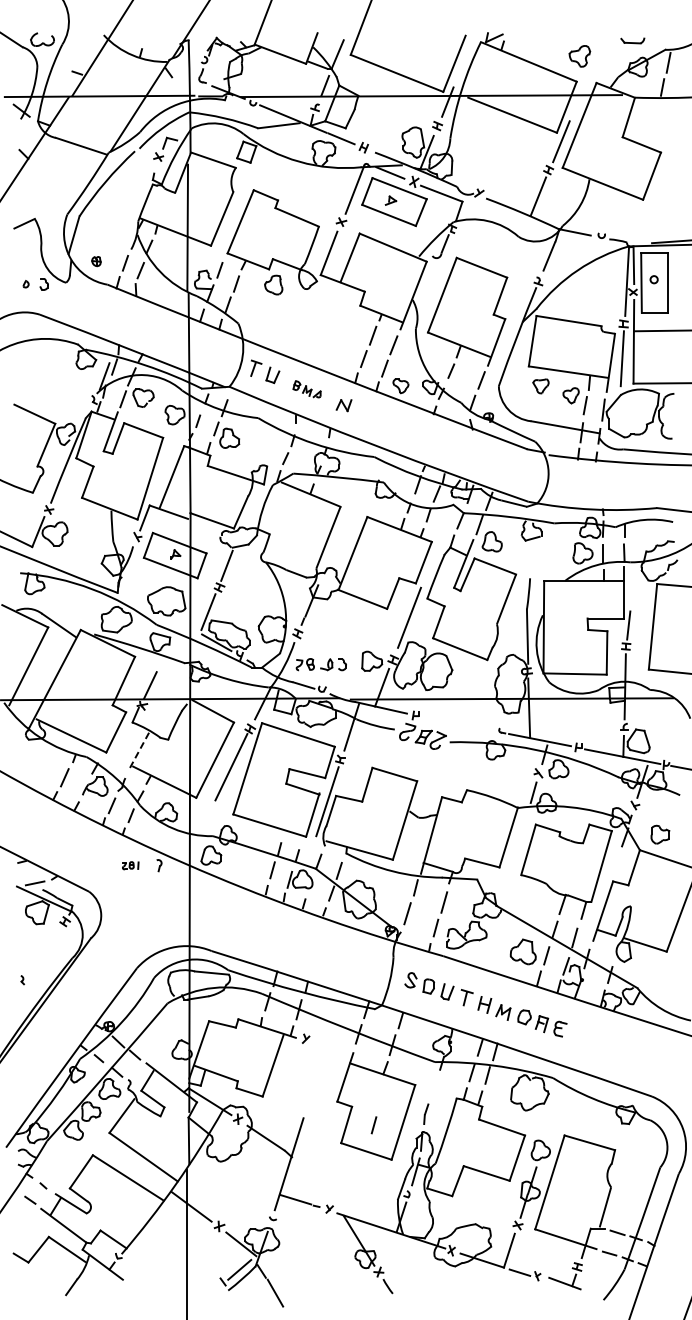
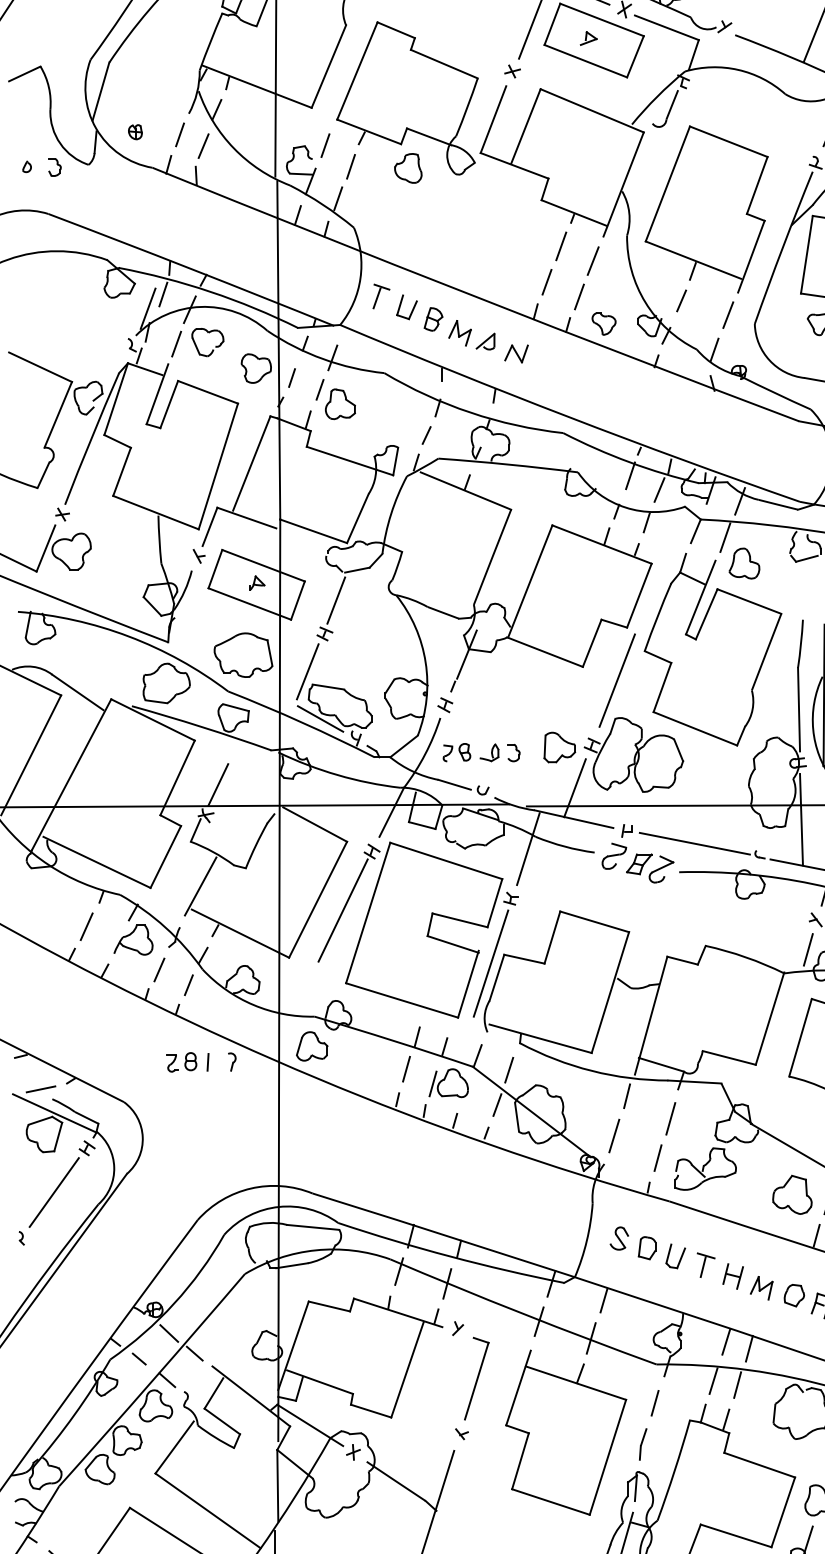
part: (306, 389) -> (458, 329), size x1.67
line: (459, 723) -> (694, 843), added
line: (138, 752) -> (200, 887), dashed -> solid
part: (130, 865) -> (187, 1061), size x1.67
line: (43, 950) -> (53, 1192), added
part: (314, 1077) -> (471, 1388), added
line: (373, 1125) -> (654, 1403), moved

